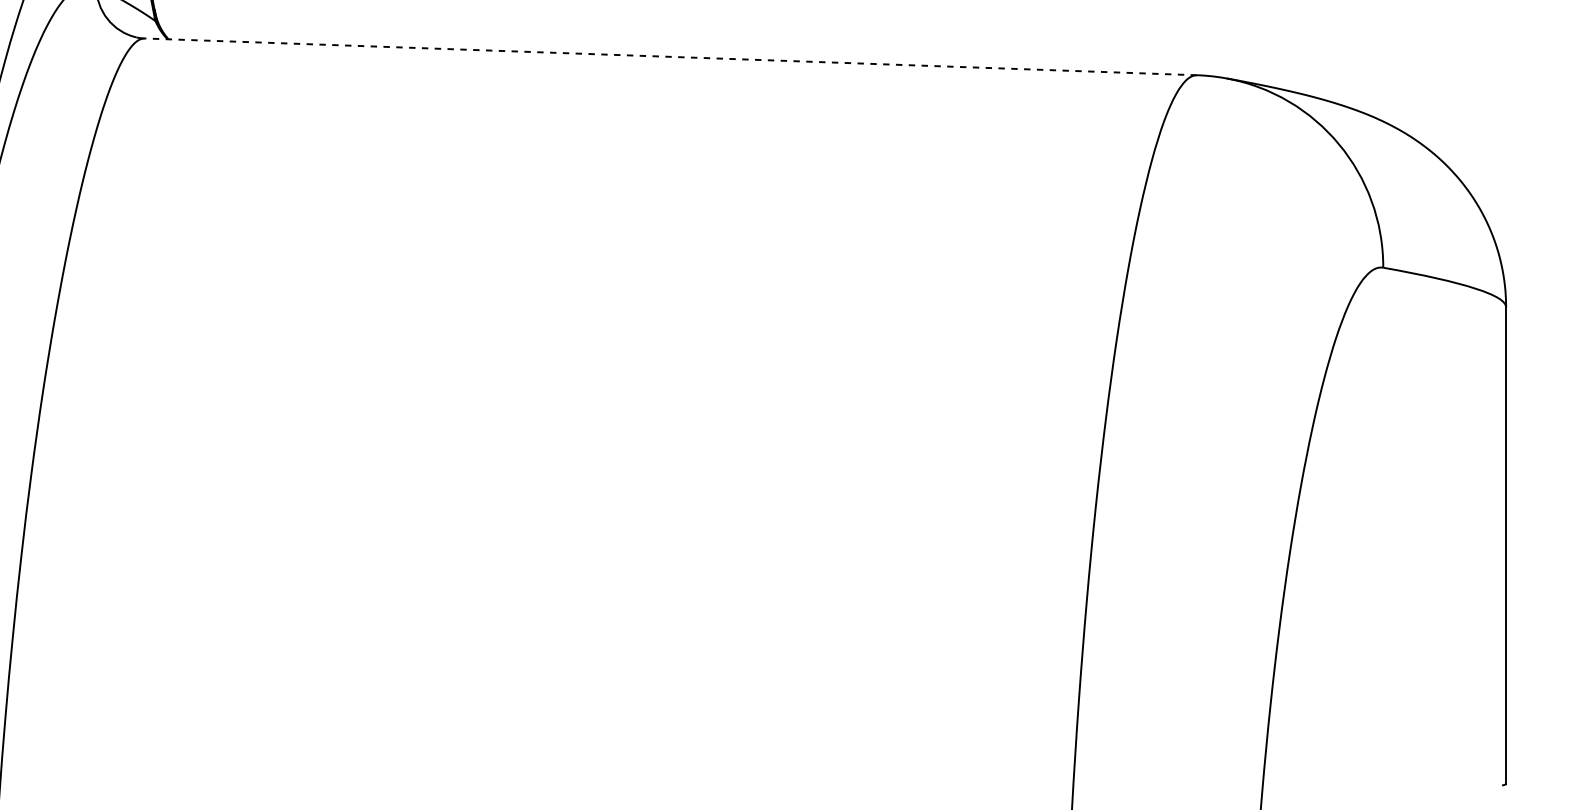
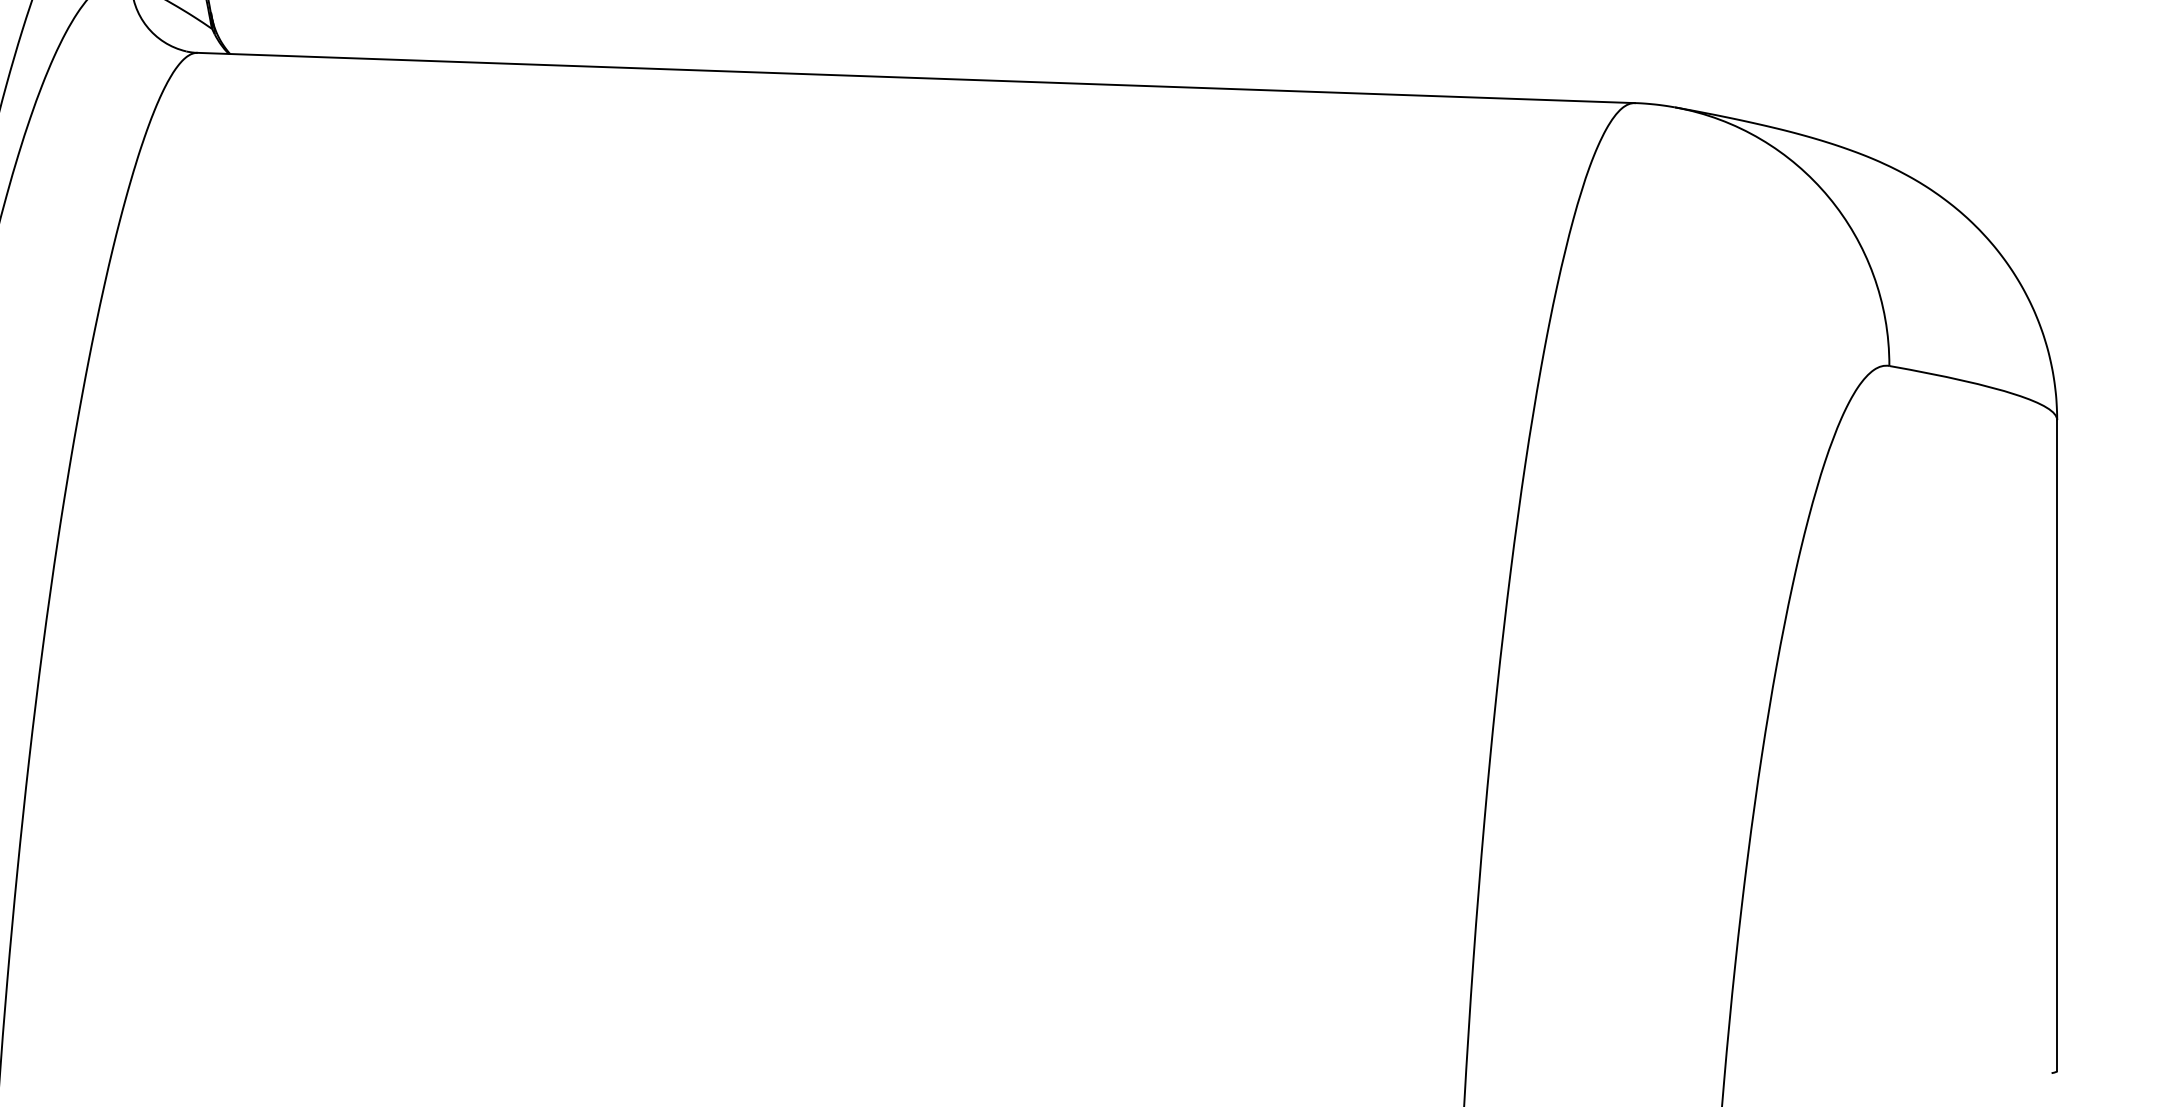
line: (670, 56) -> (915, 77), dashed -> solid

